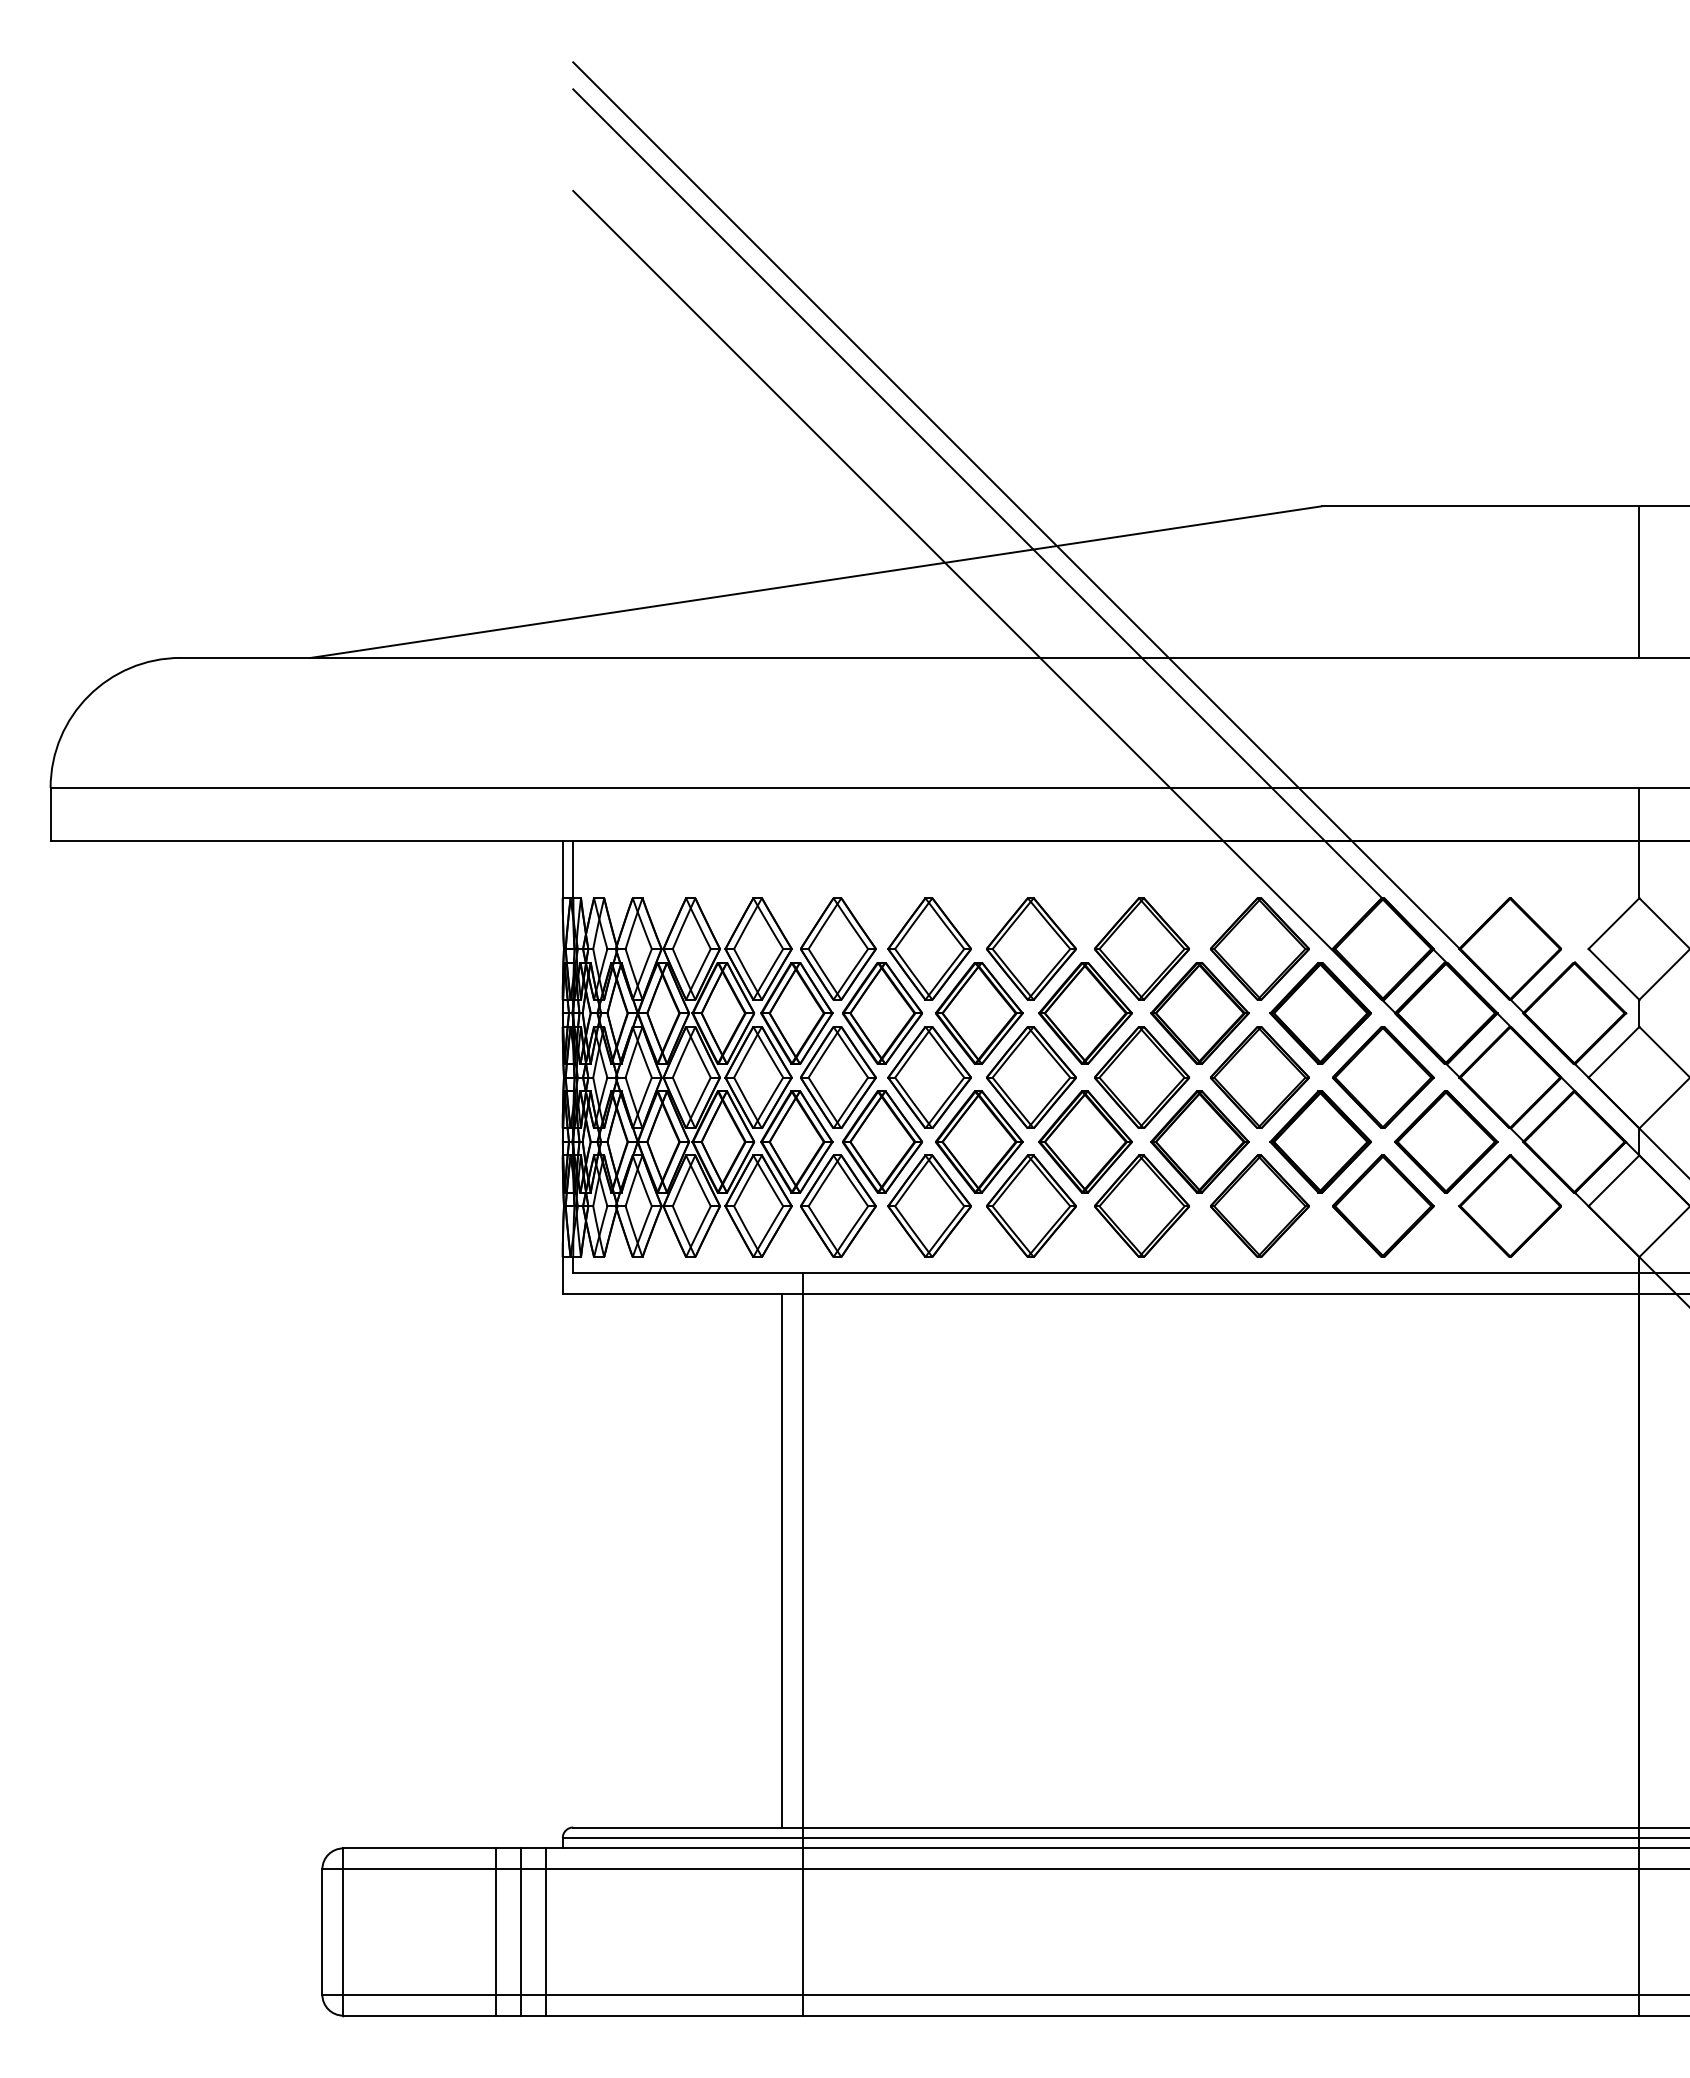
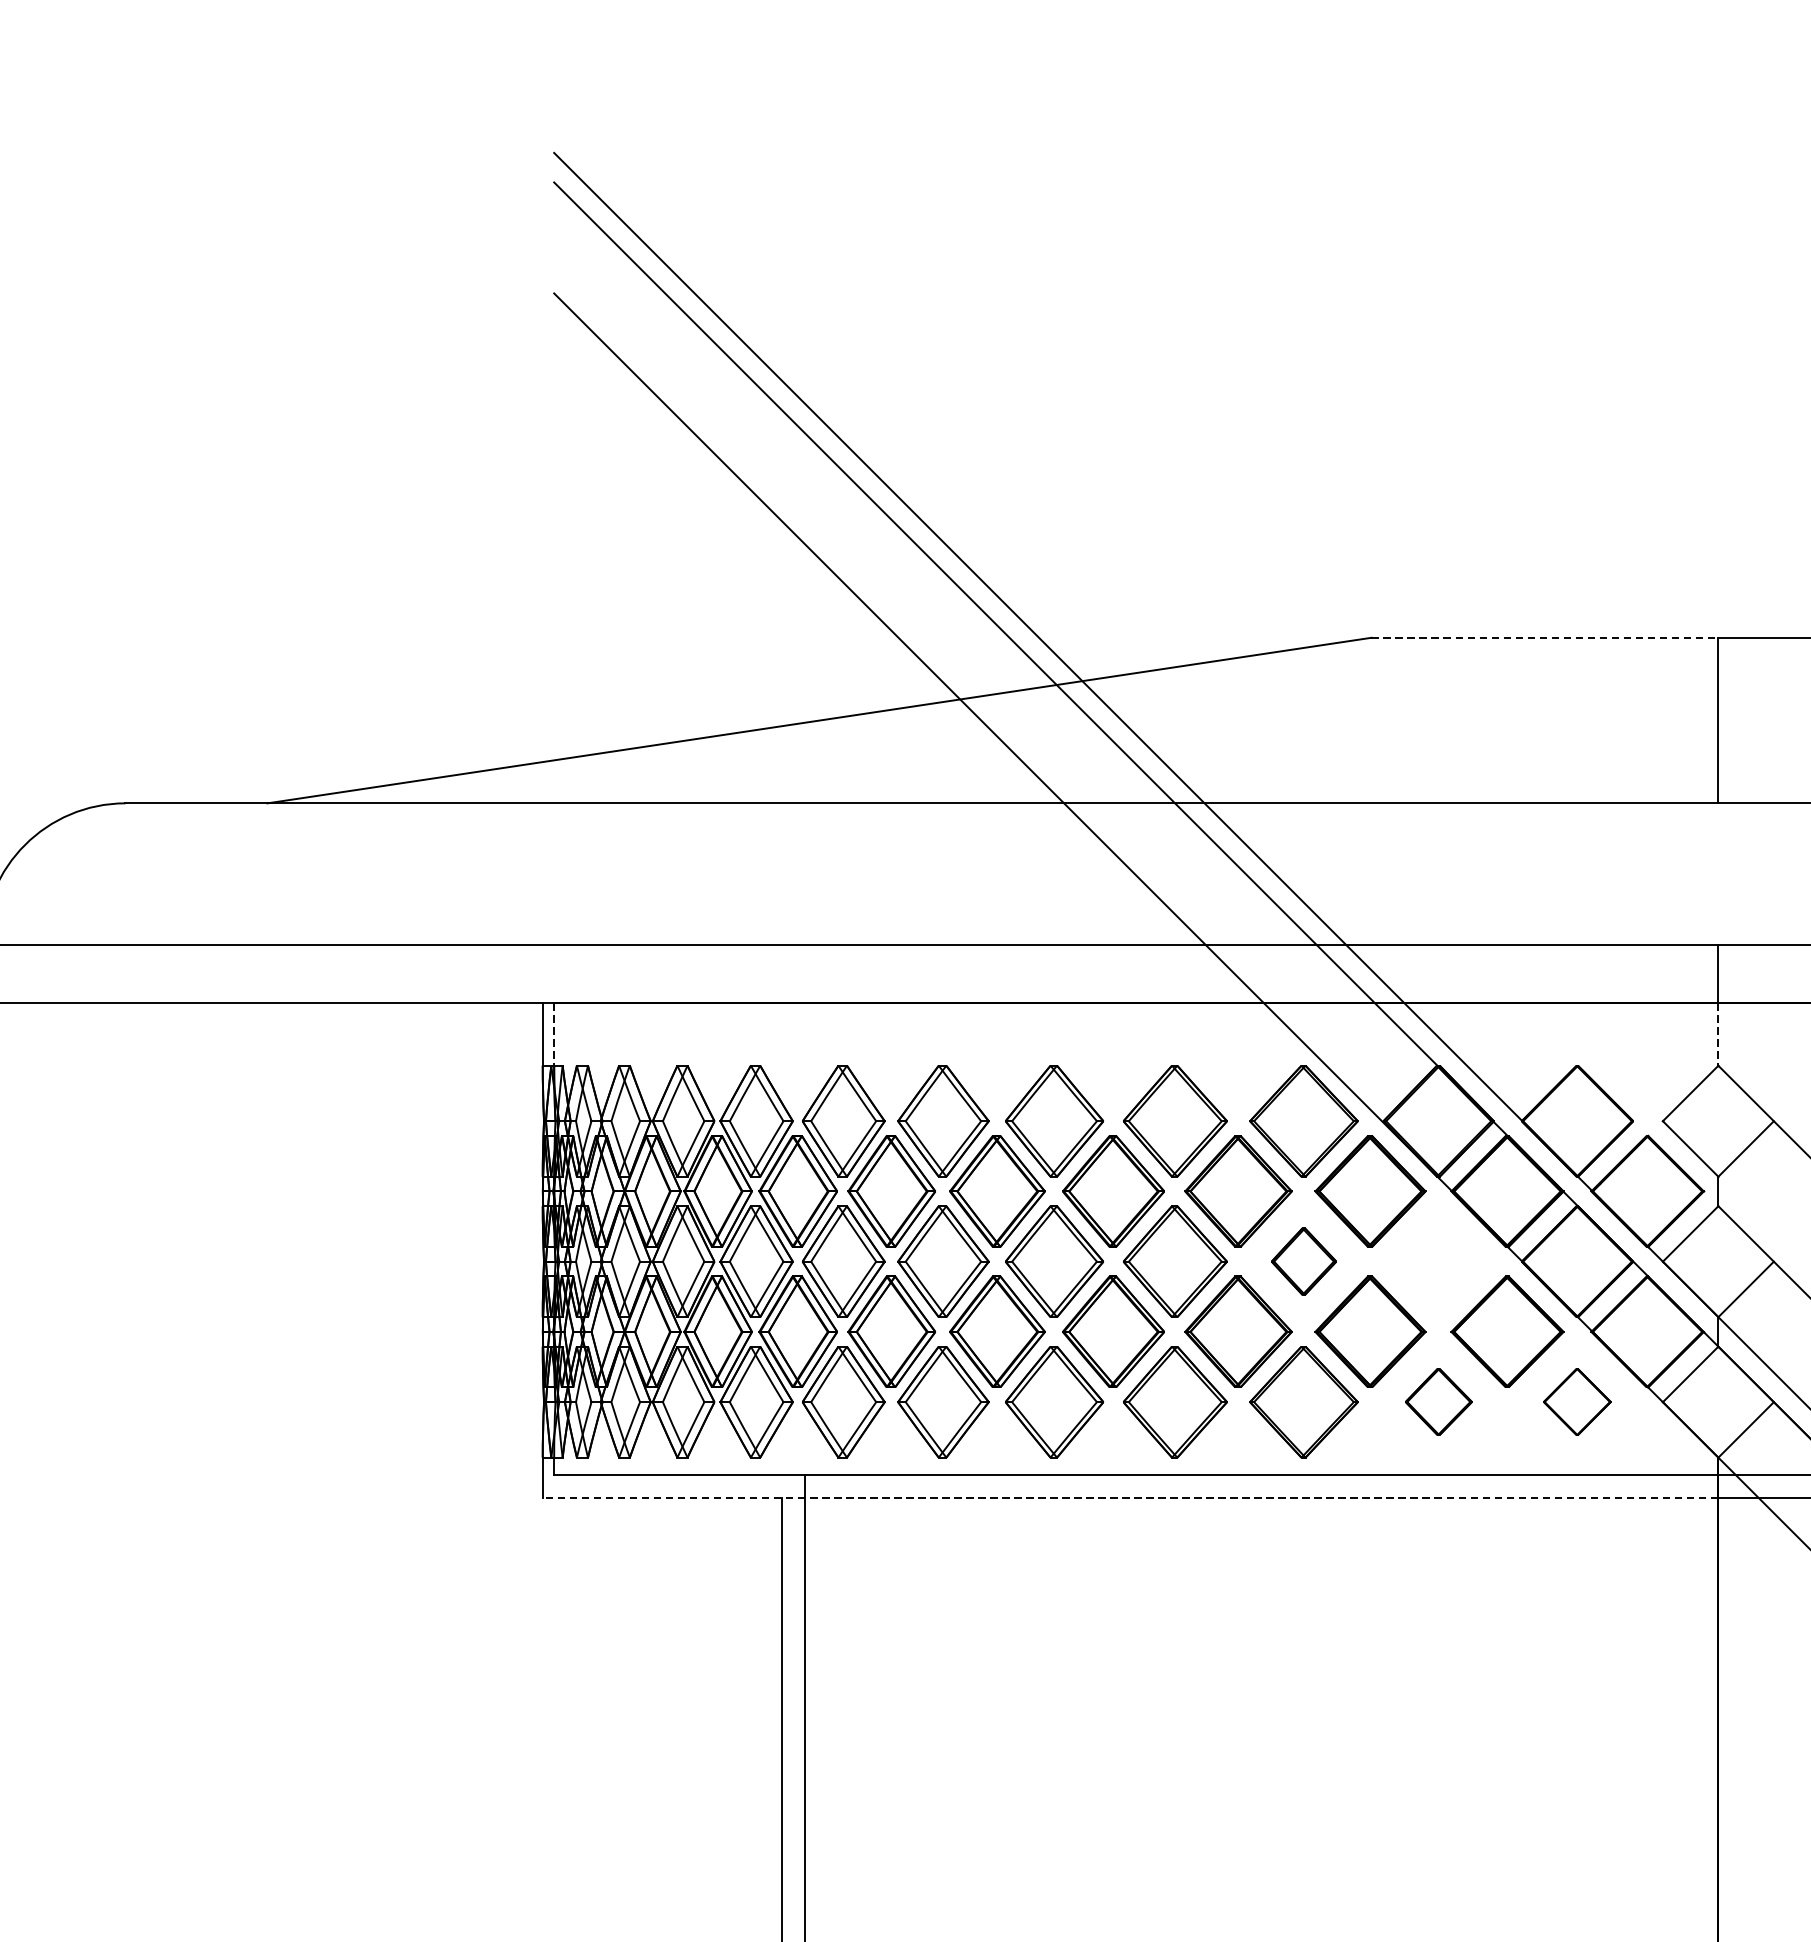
line: (1480, 506) -> (1544, 637), solid -> dashed
line: (573, 869) -> (554, 1034), solid -> dashed
line: (1639, 869) -> (1718, 1034), solid -> dashed
part: (1259, 1077) -> (1303, 1261), size x0.6
part: (1383, 1077) -> (1438, 1261), removed
part: (1383, 1205) -> (1438, 1401), size x0.6
part: (1509, 1205) -> (1576, 1401), size x0.6
line: (1100, 1293) -> (1129, 1497), solid -> dashed

